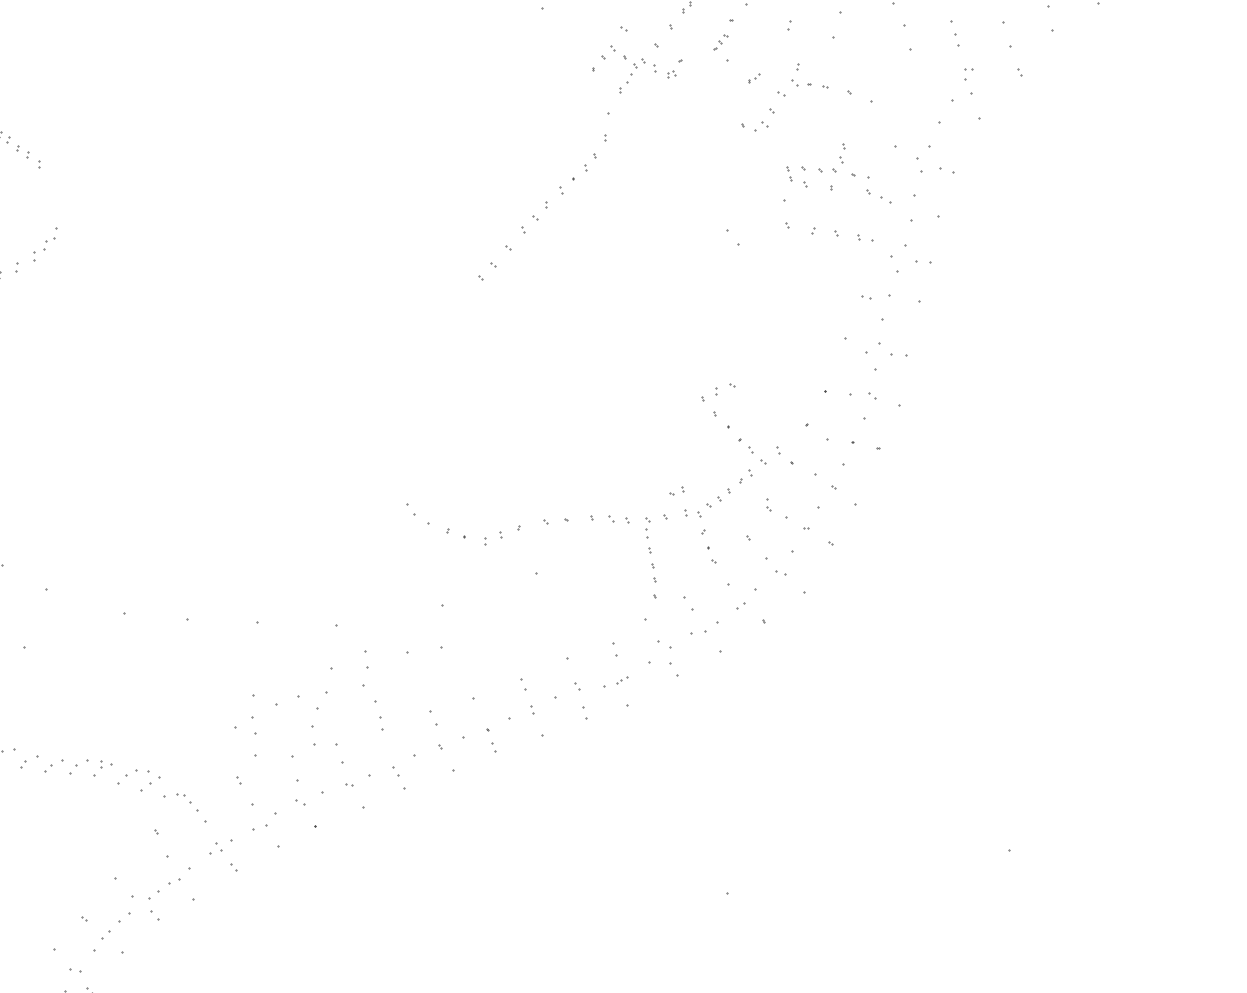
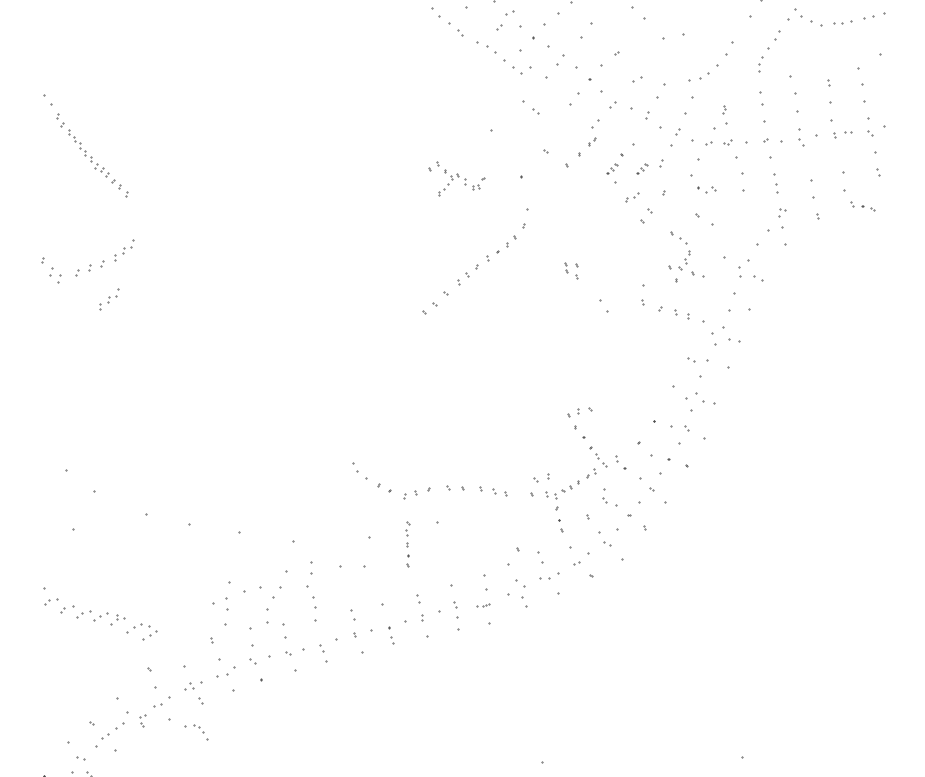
part: (763, 36) -> (642, 168), added
part: (642, 65) -> (456, 178), moved
part: (754, 78) -> (632, 197), size x1.6
part: (809, 84) -> (862, 206), moved
part: (754, 126) -> (706, 189), moved
part: (797, 176) -> (571, 270), moved
part: (878, 196) -> (678, 237), moved
part: (865, 238) -> (695, 318), size x1.6
part: (33, 316) -> (109, 299), added
part: (676, 492) -> (541, 478), size x1.6
part: (769, 504) -> (605, 495), size x1.6
part: (650, 549) -> (407, 544), moved
part: (615, 649) -> (485, 582), size x1.6
part: (615, 682) -> (482, 605), size x0.7
part: (584, 713) -> (458, 624), size x1.6
part: (382, 723) -> (316, 613), size x1.6
part: (181, 803) -> (196, 732), moved
part: (155, 905) -> (142, 720), size x0.6

